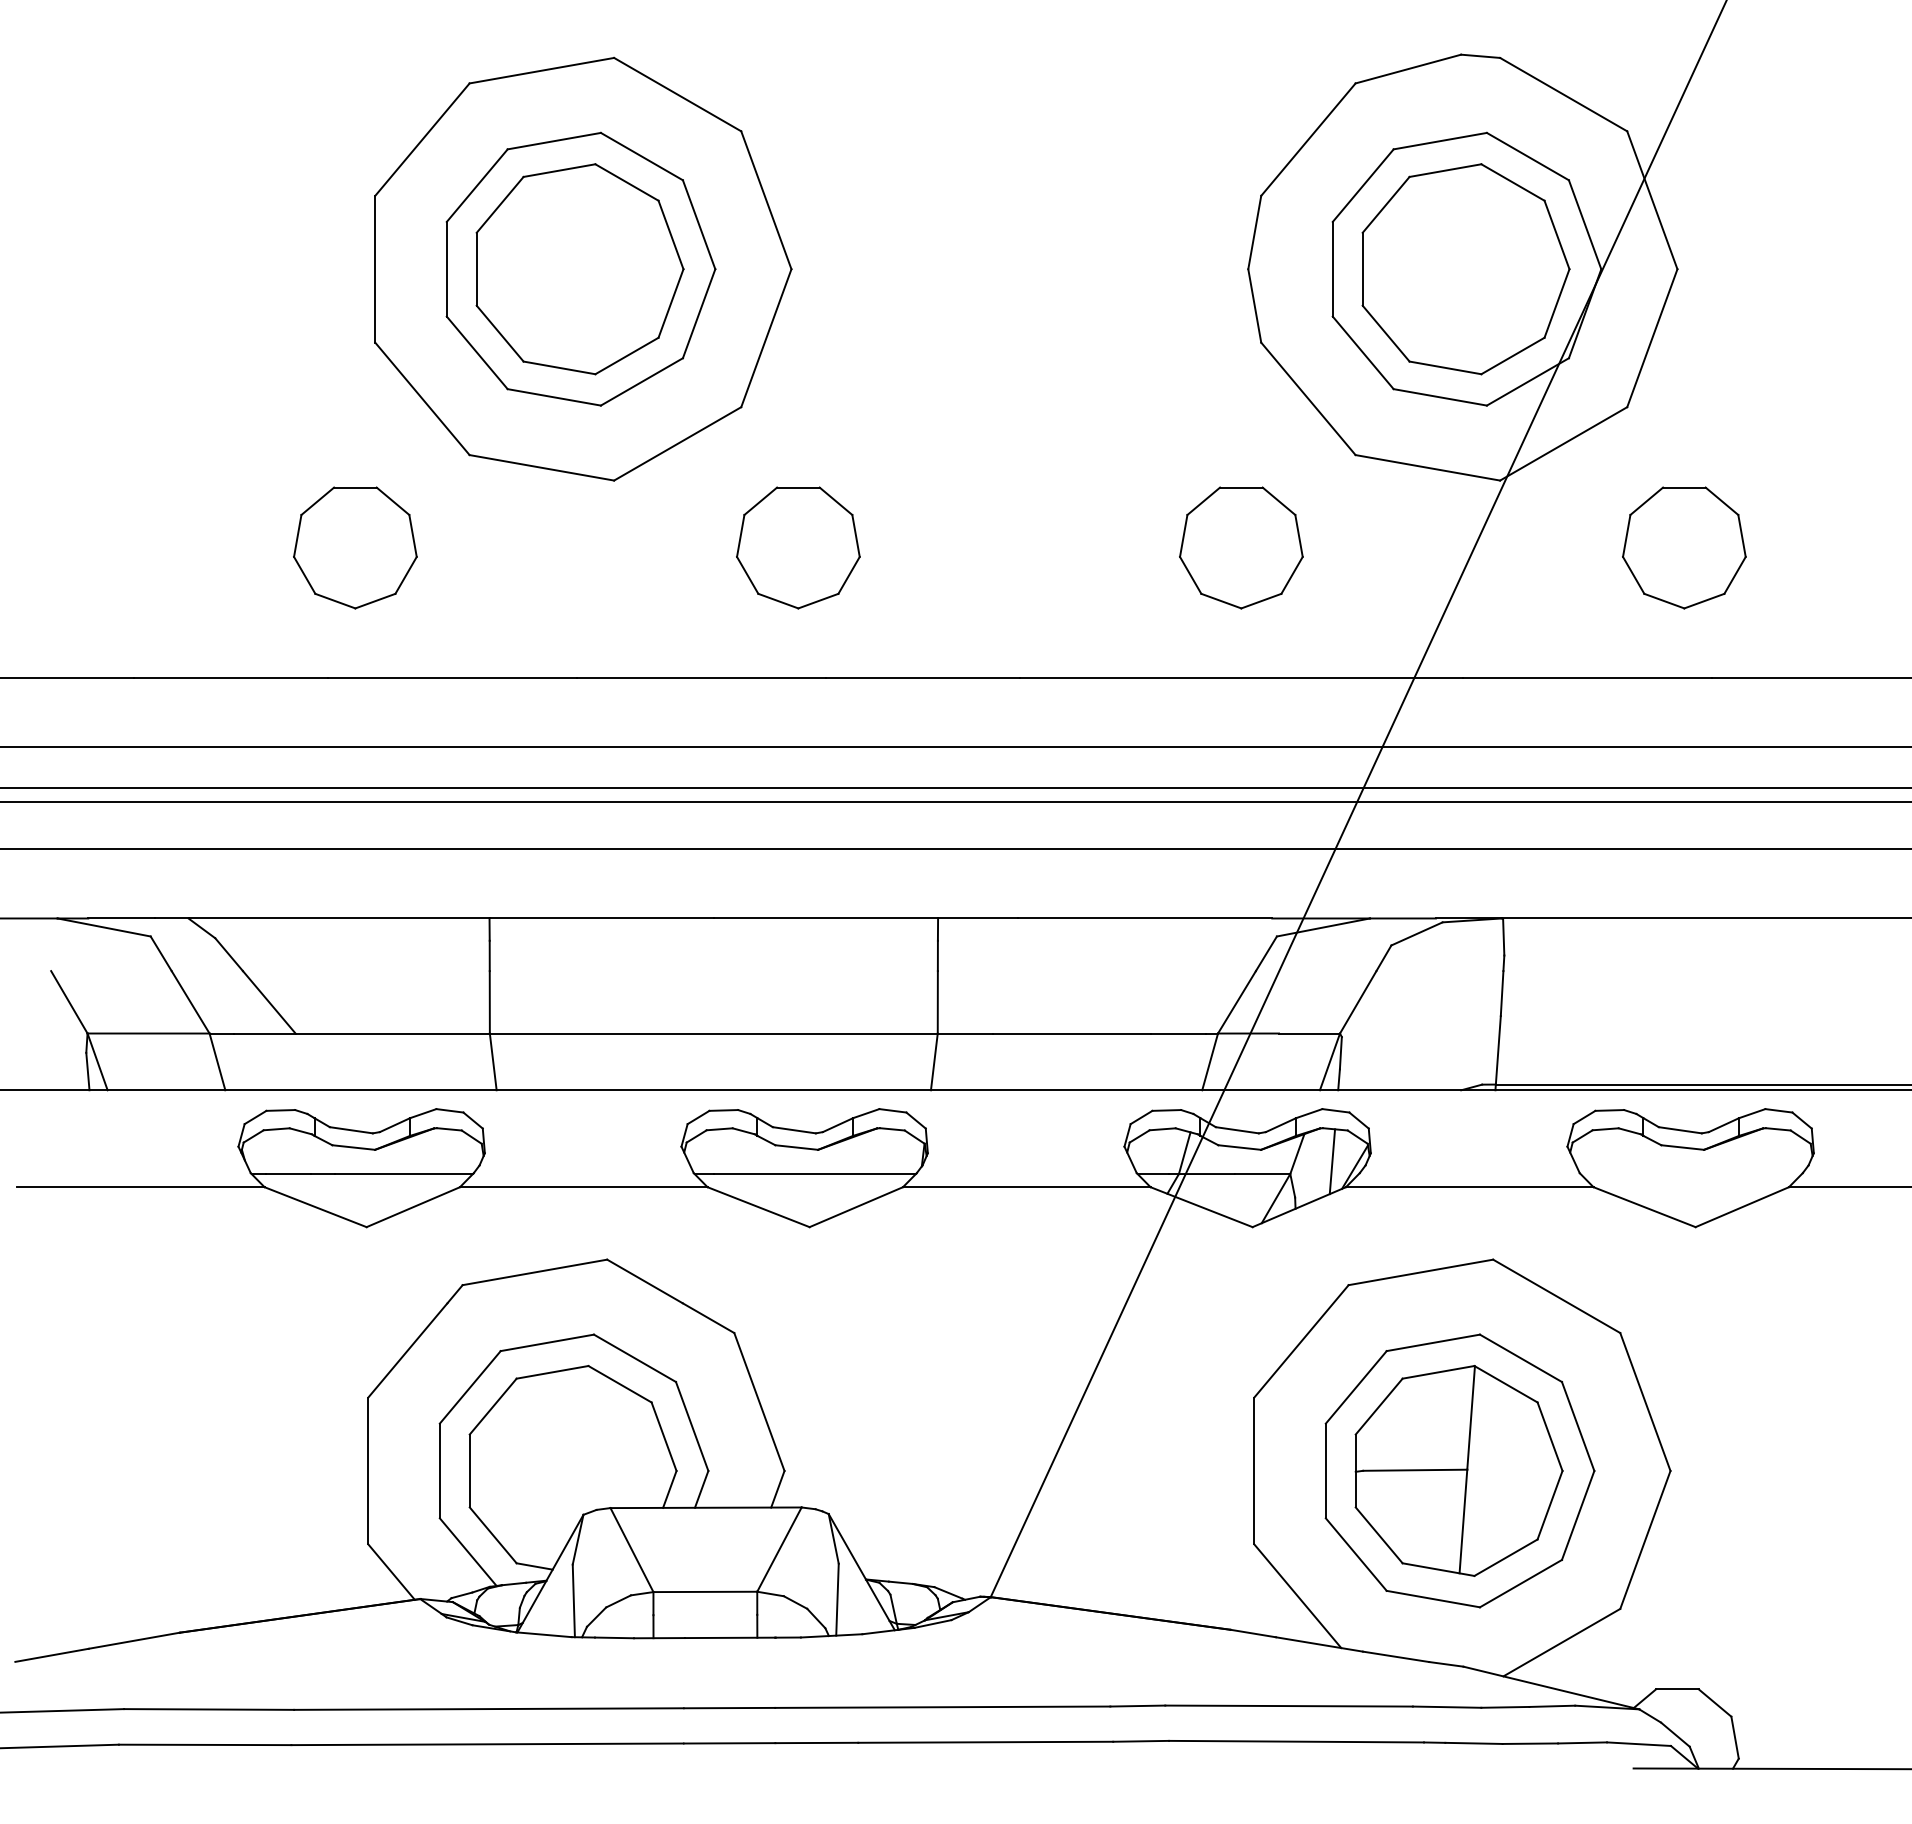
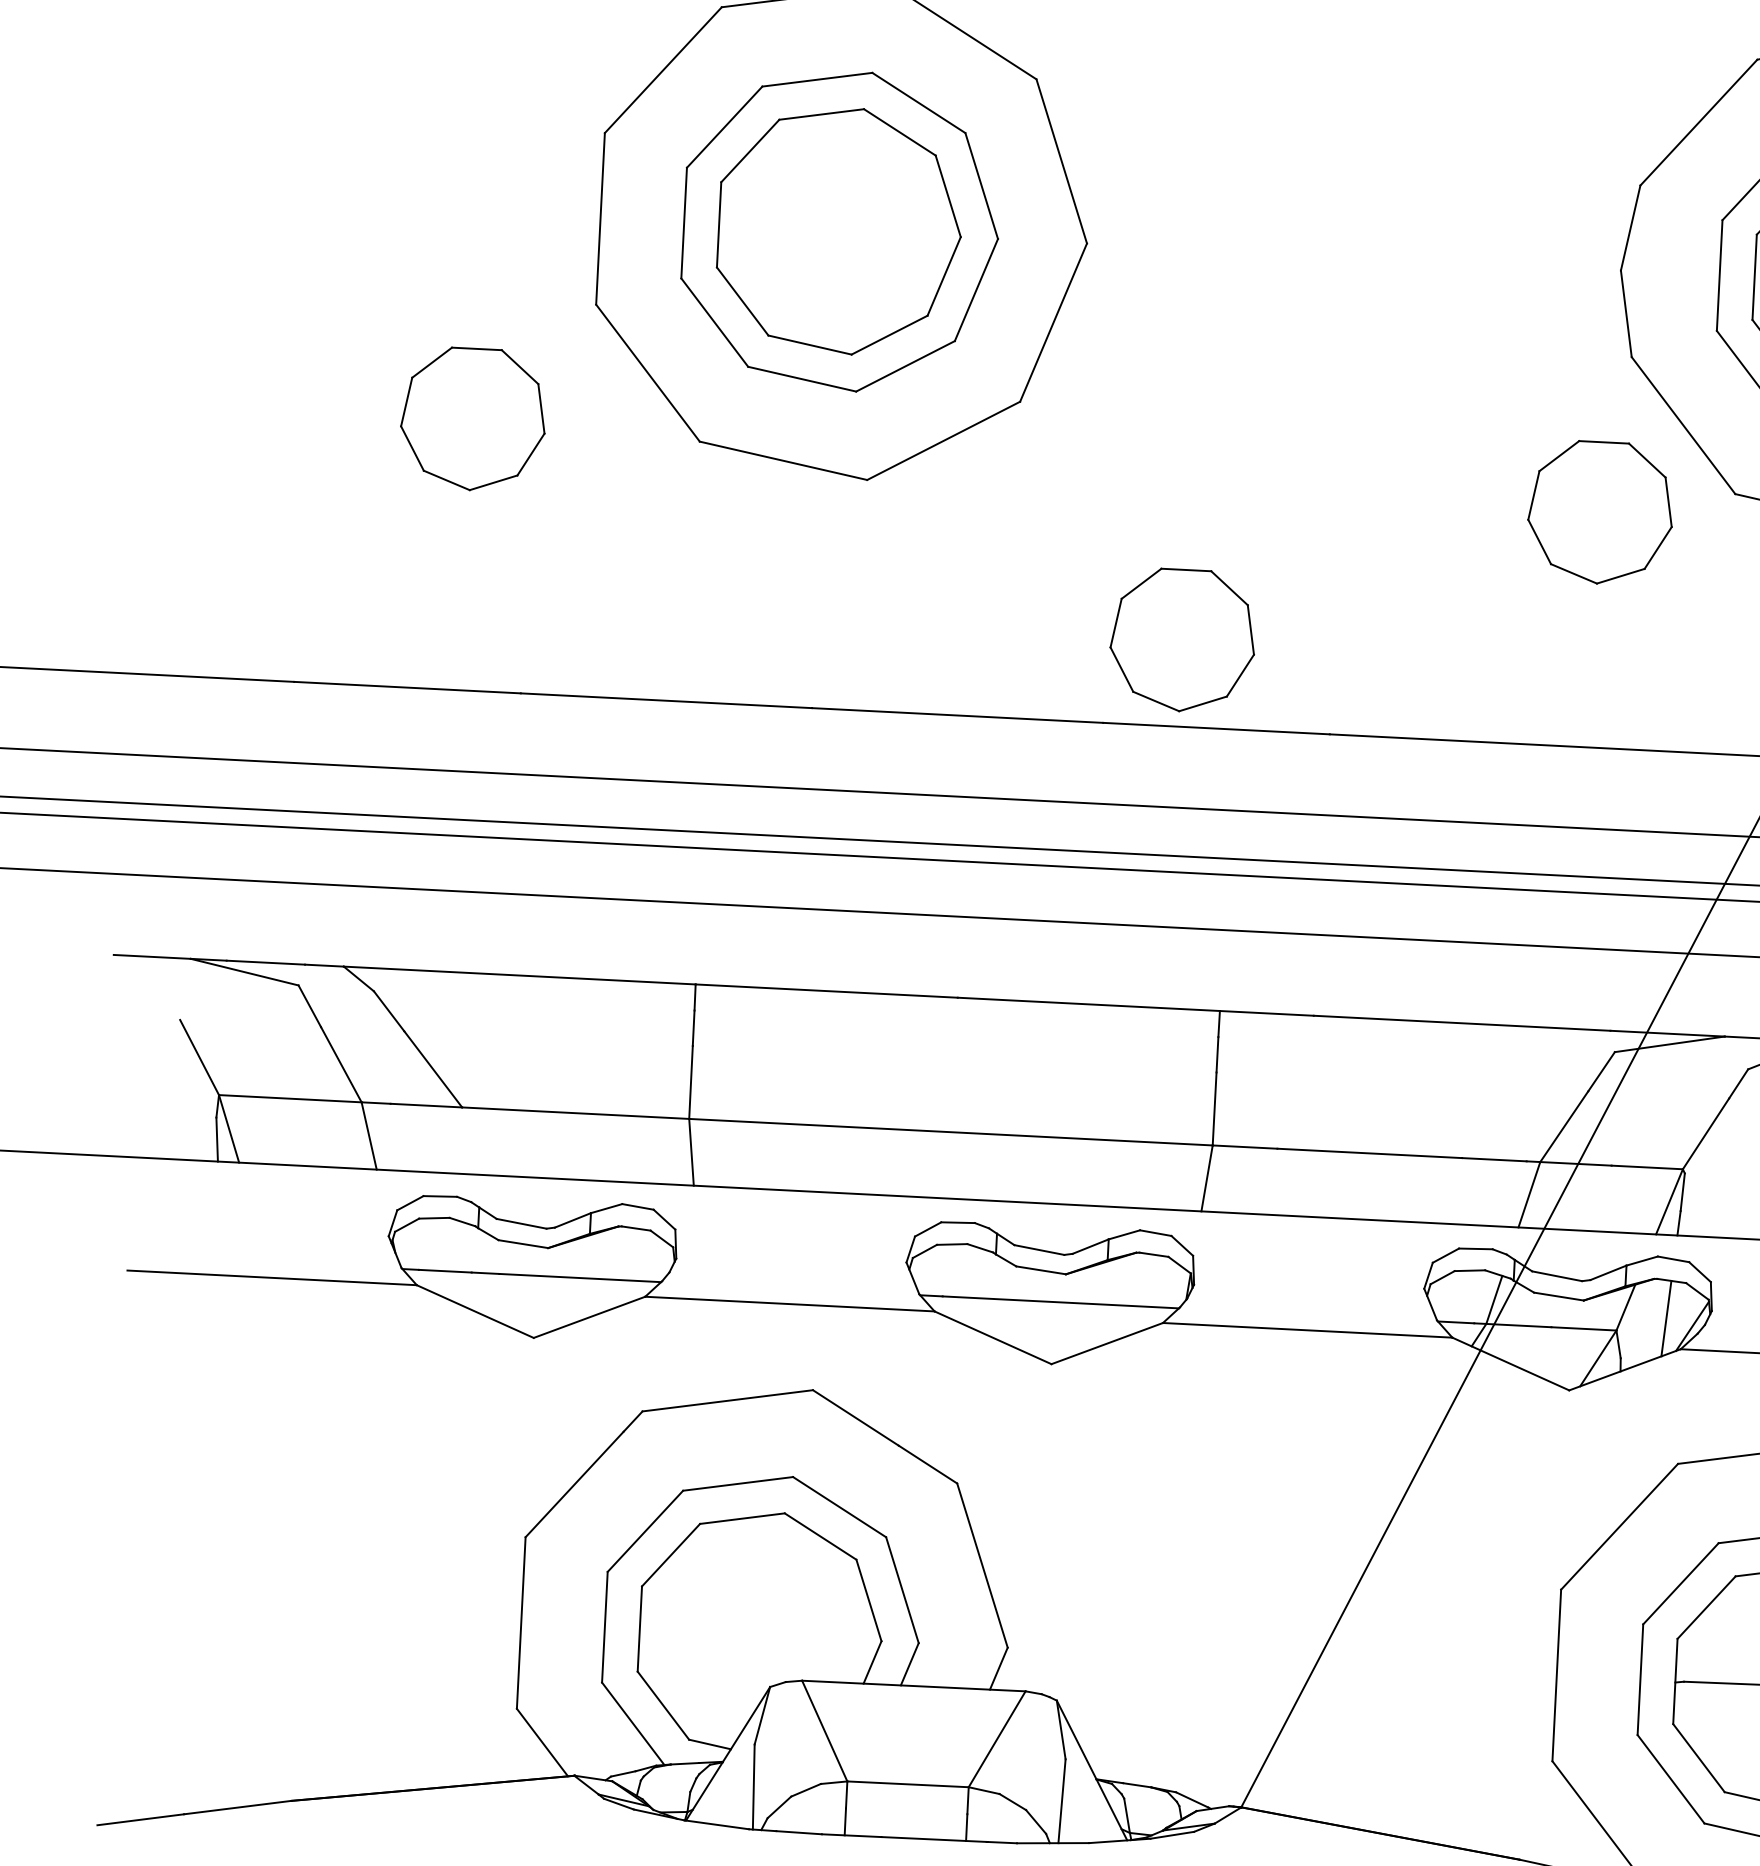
part: (355, 547) -> (473, 418), moved
part: (798, 547) -> (1182, 640), moved
part: (1241, 547) -> (1600, 512), moved

